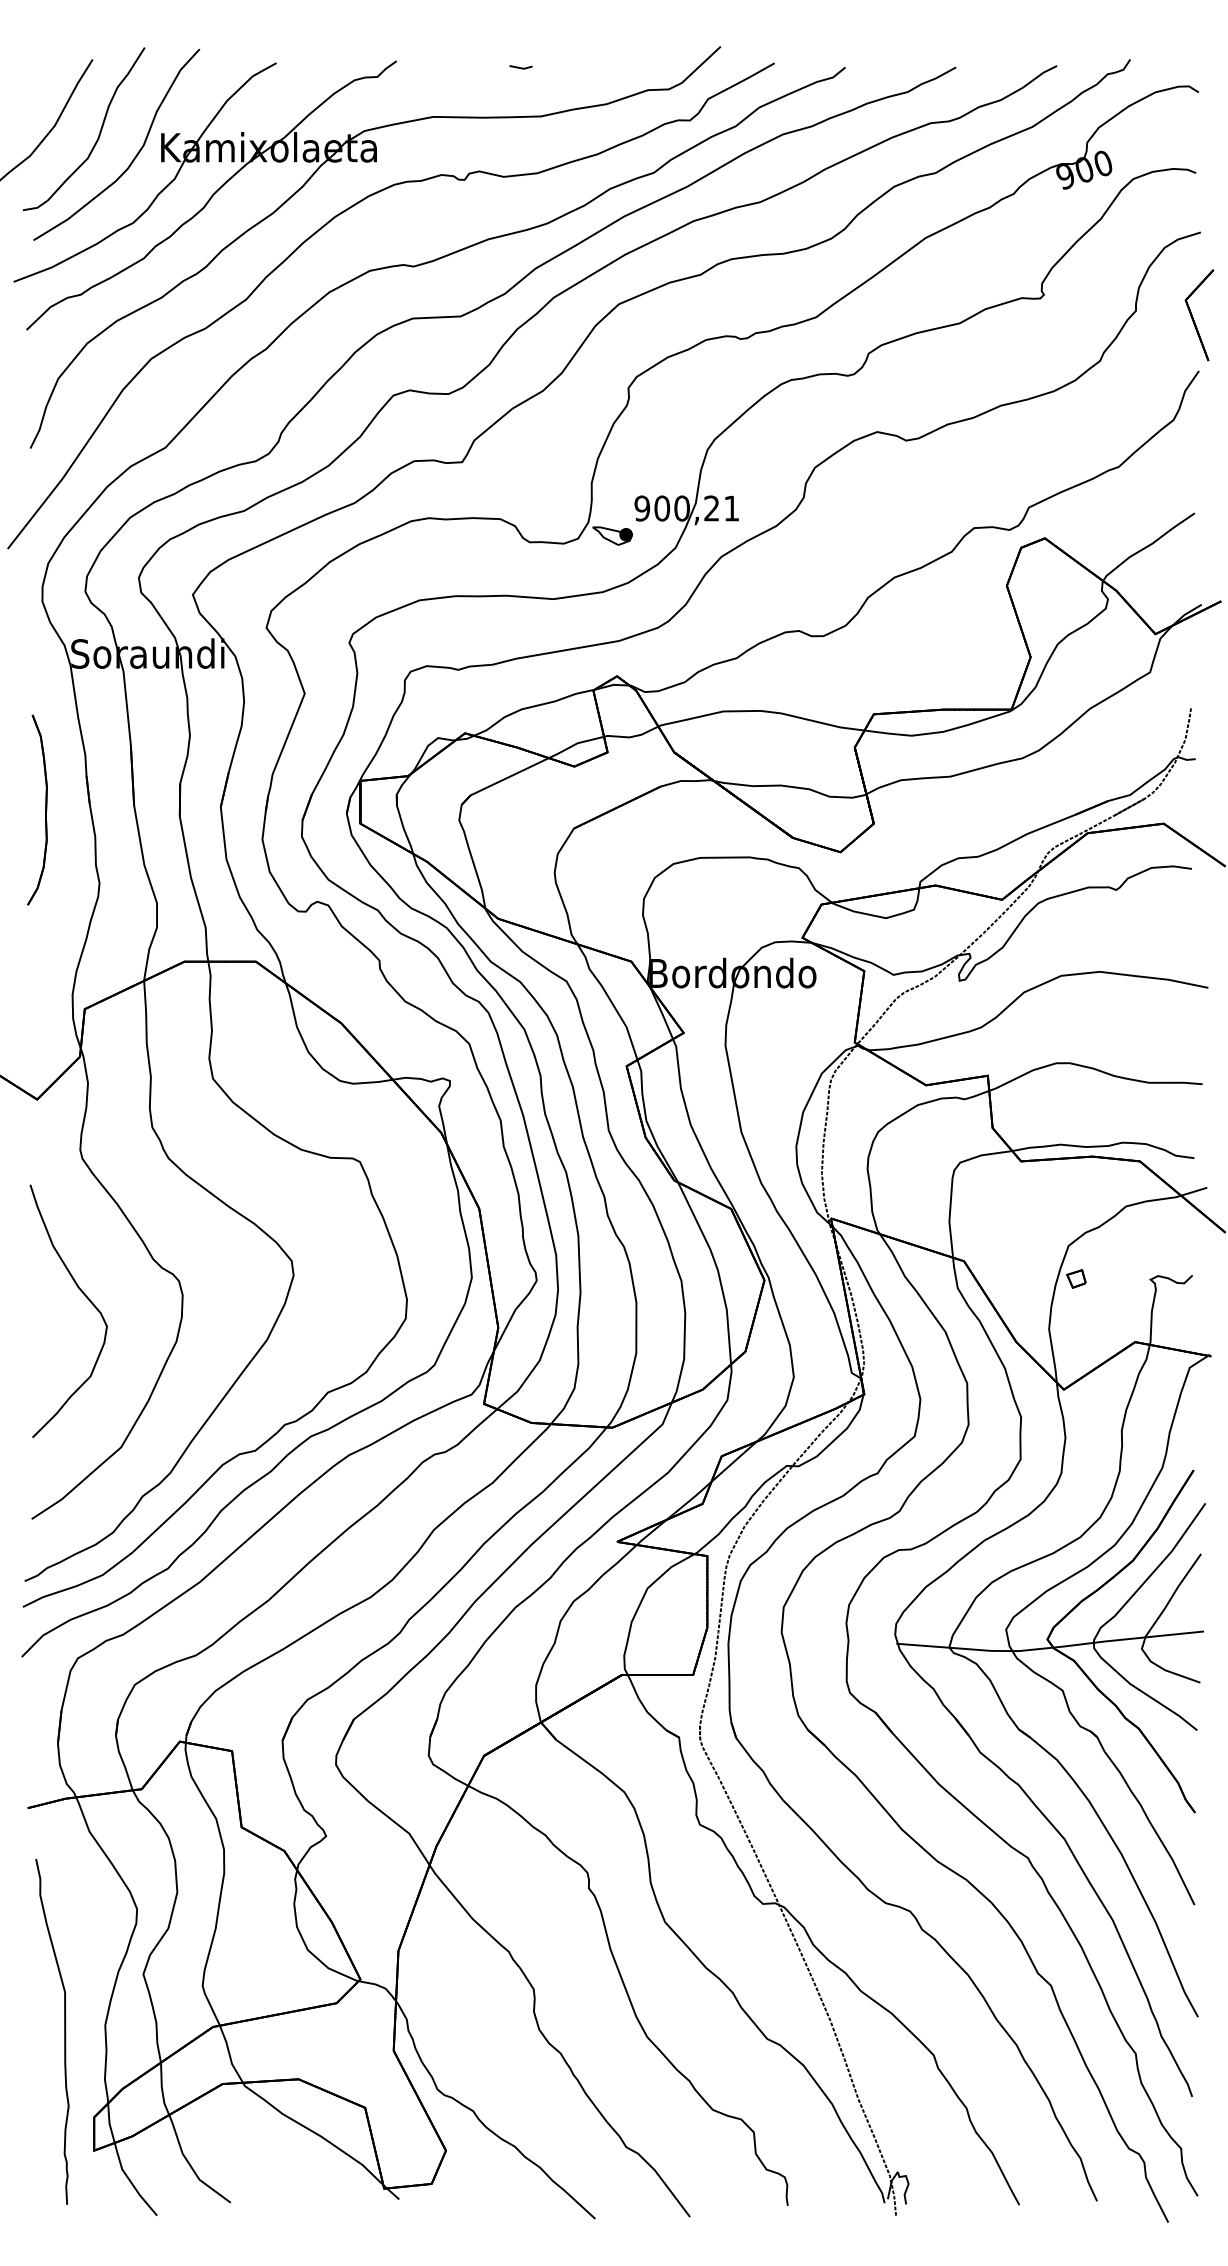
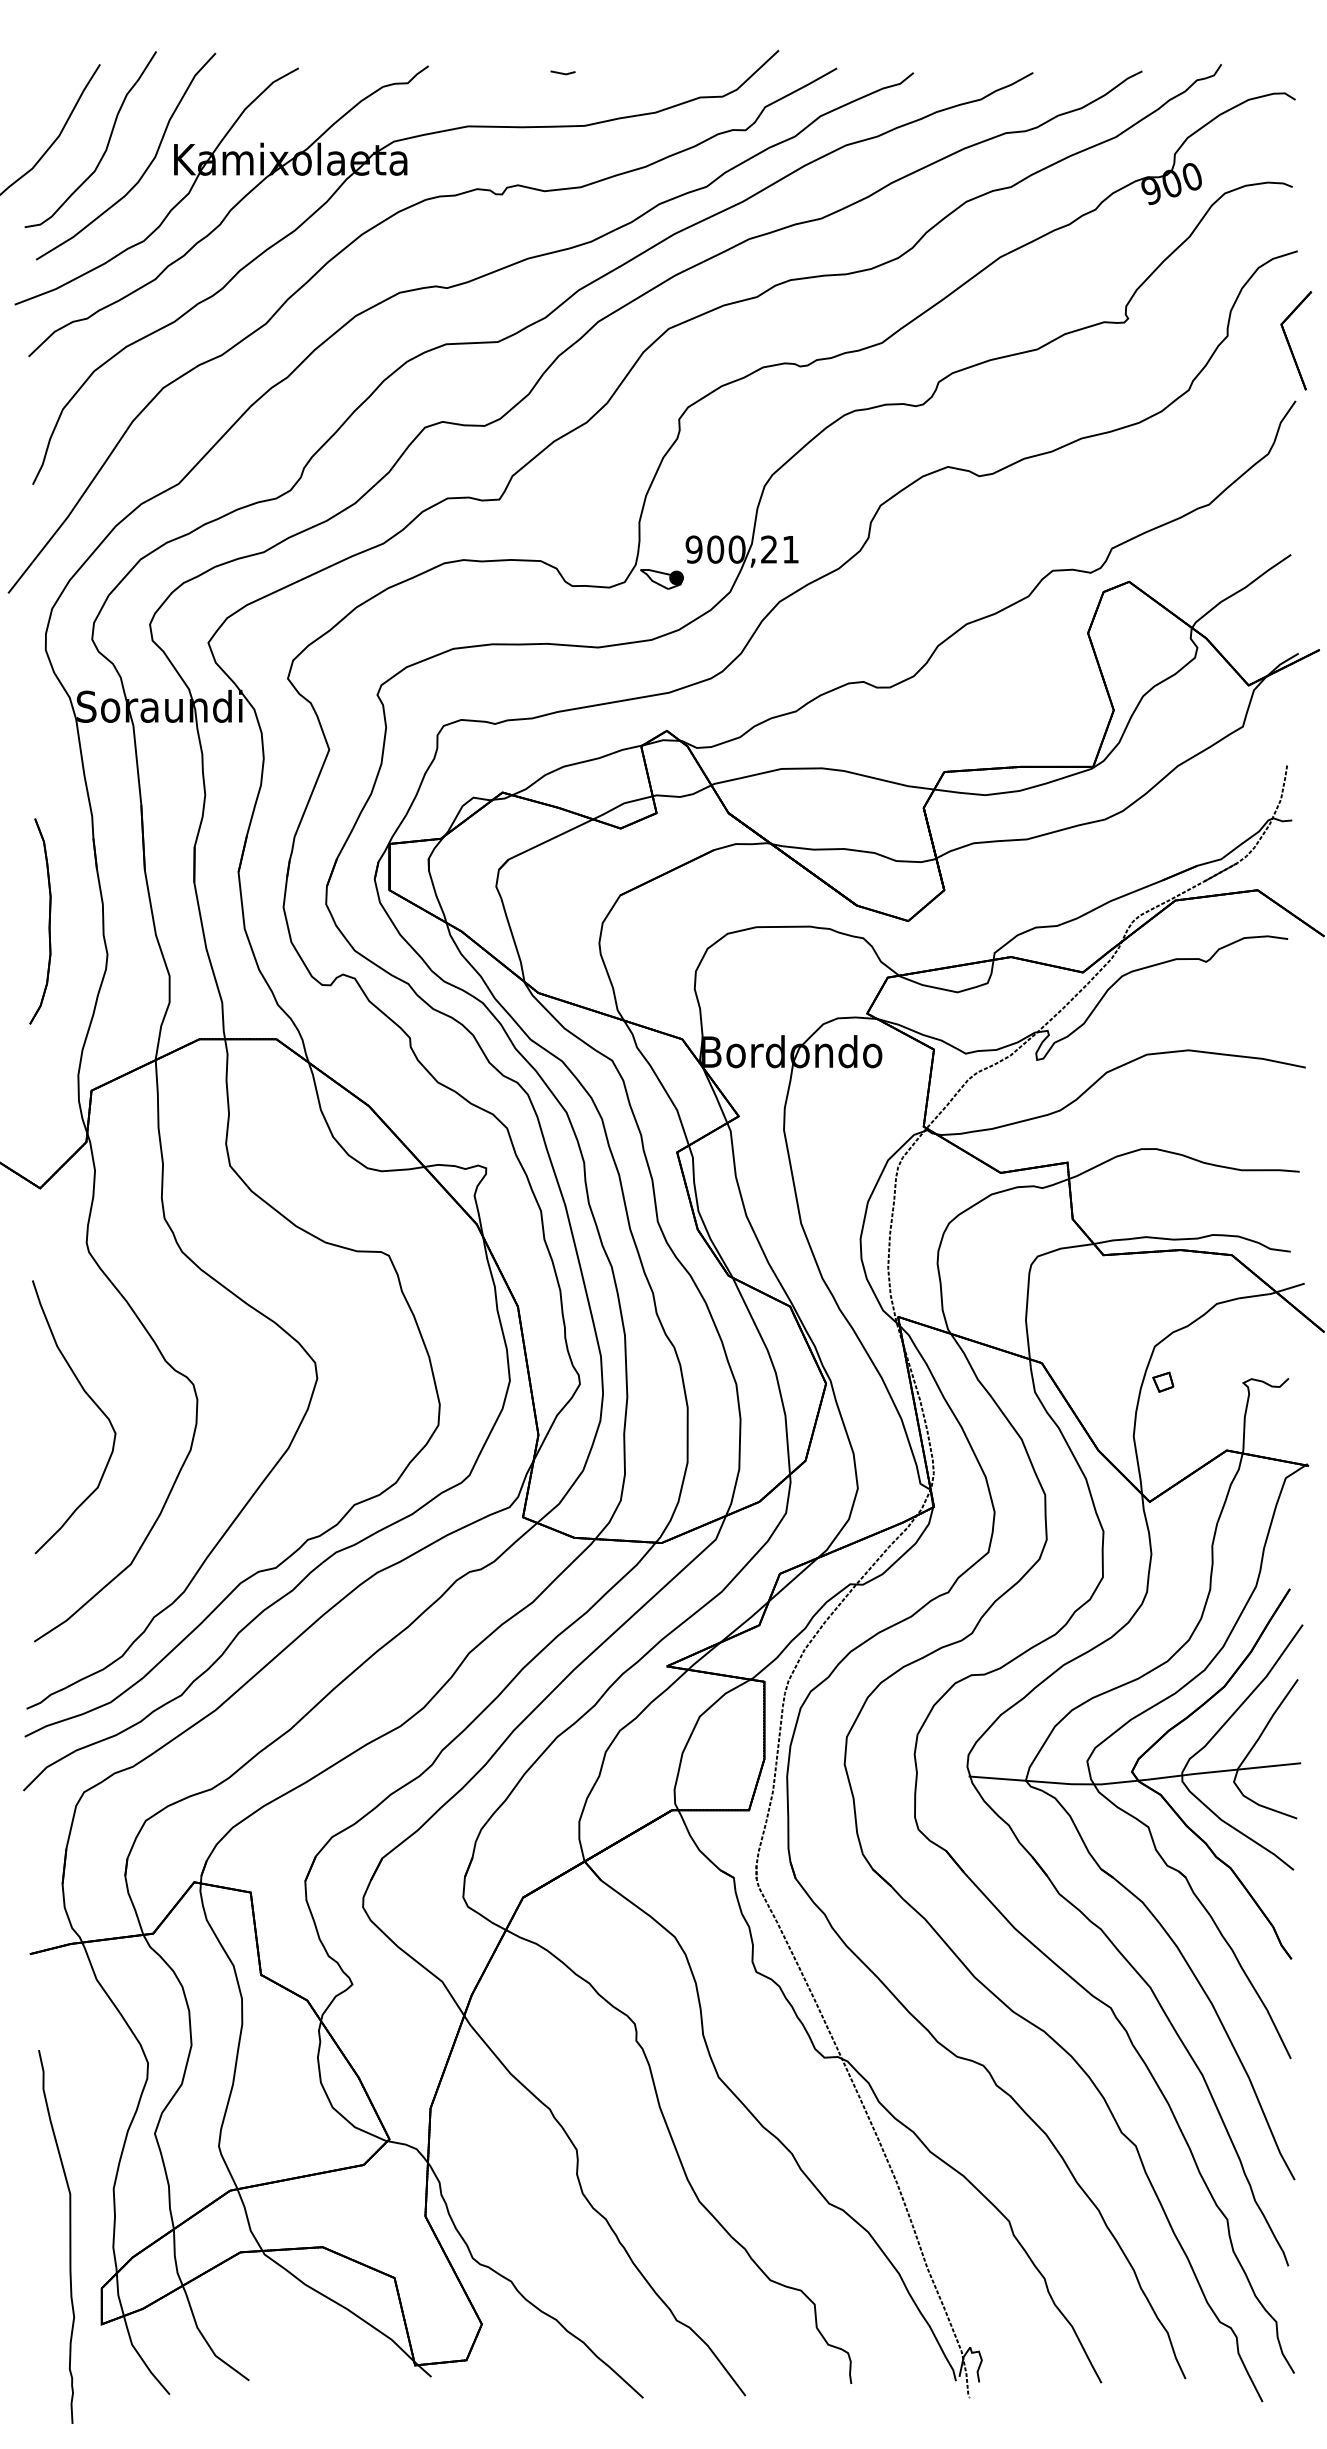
part: (44, 810) -> (48, 921), moved
curve: (64, 2031) -> (69, 2236), moved

